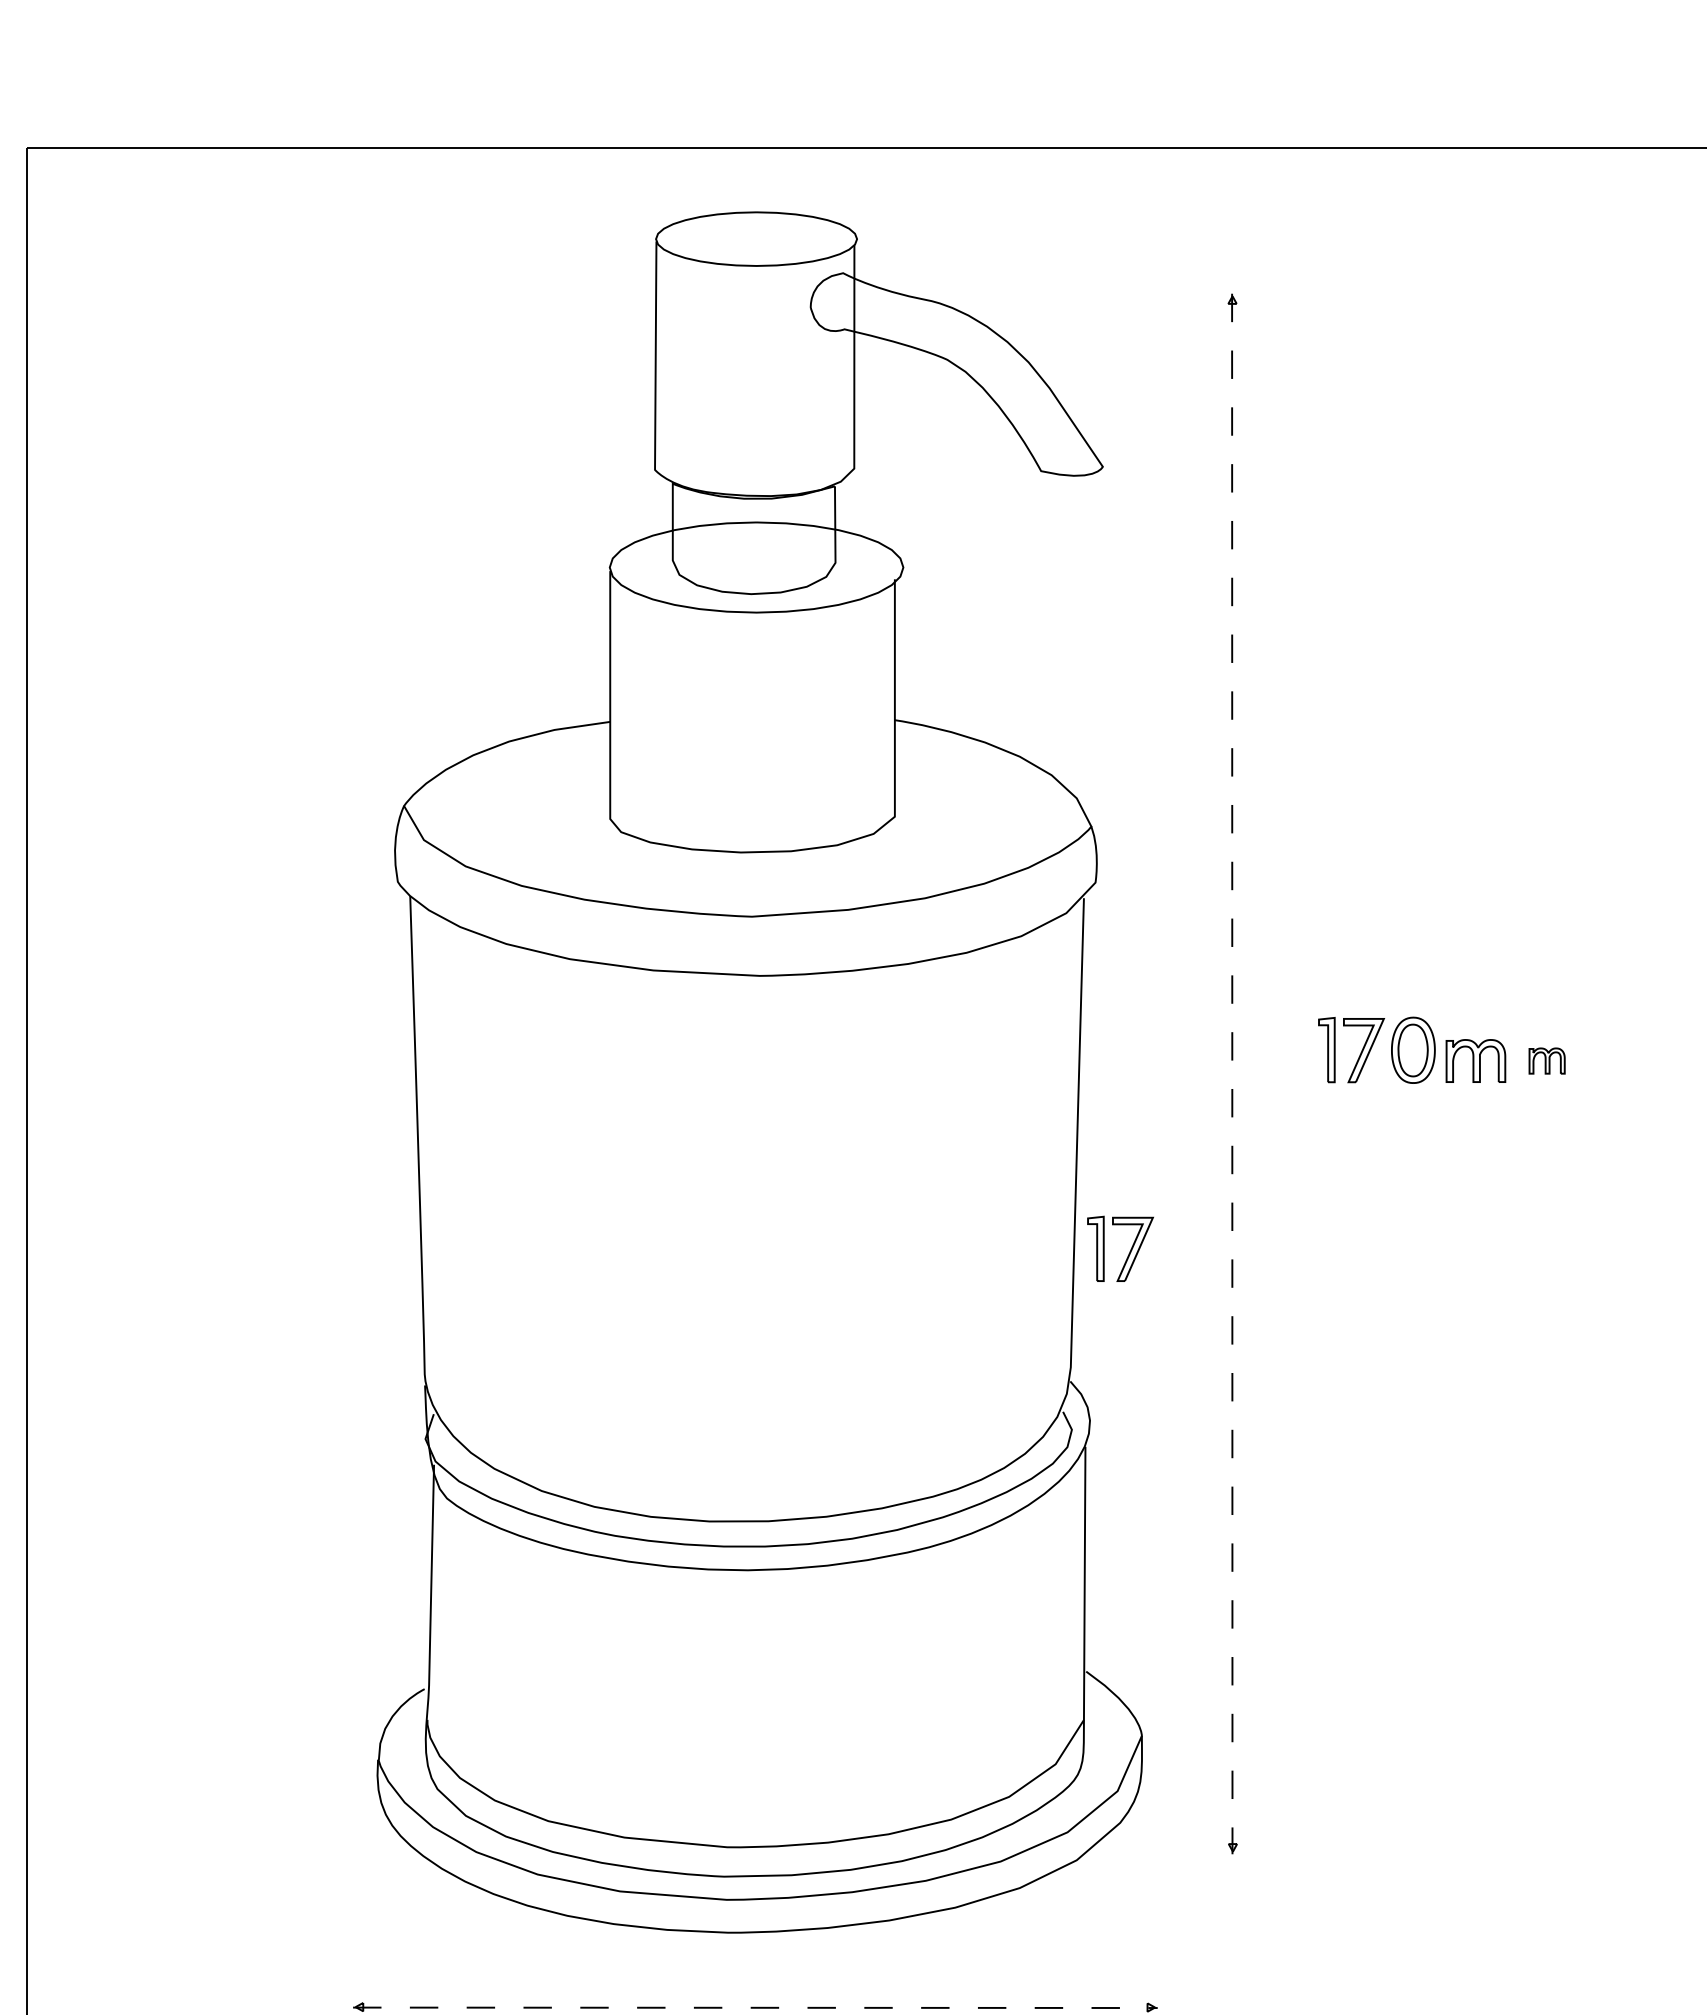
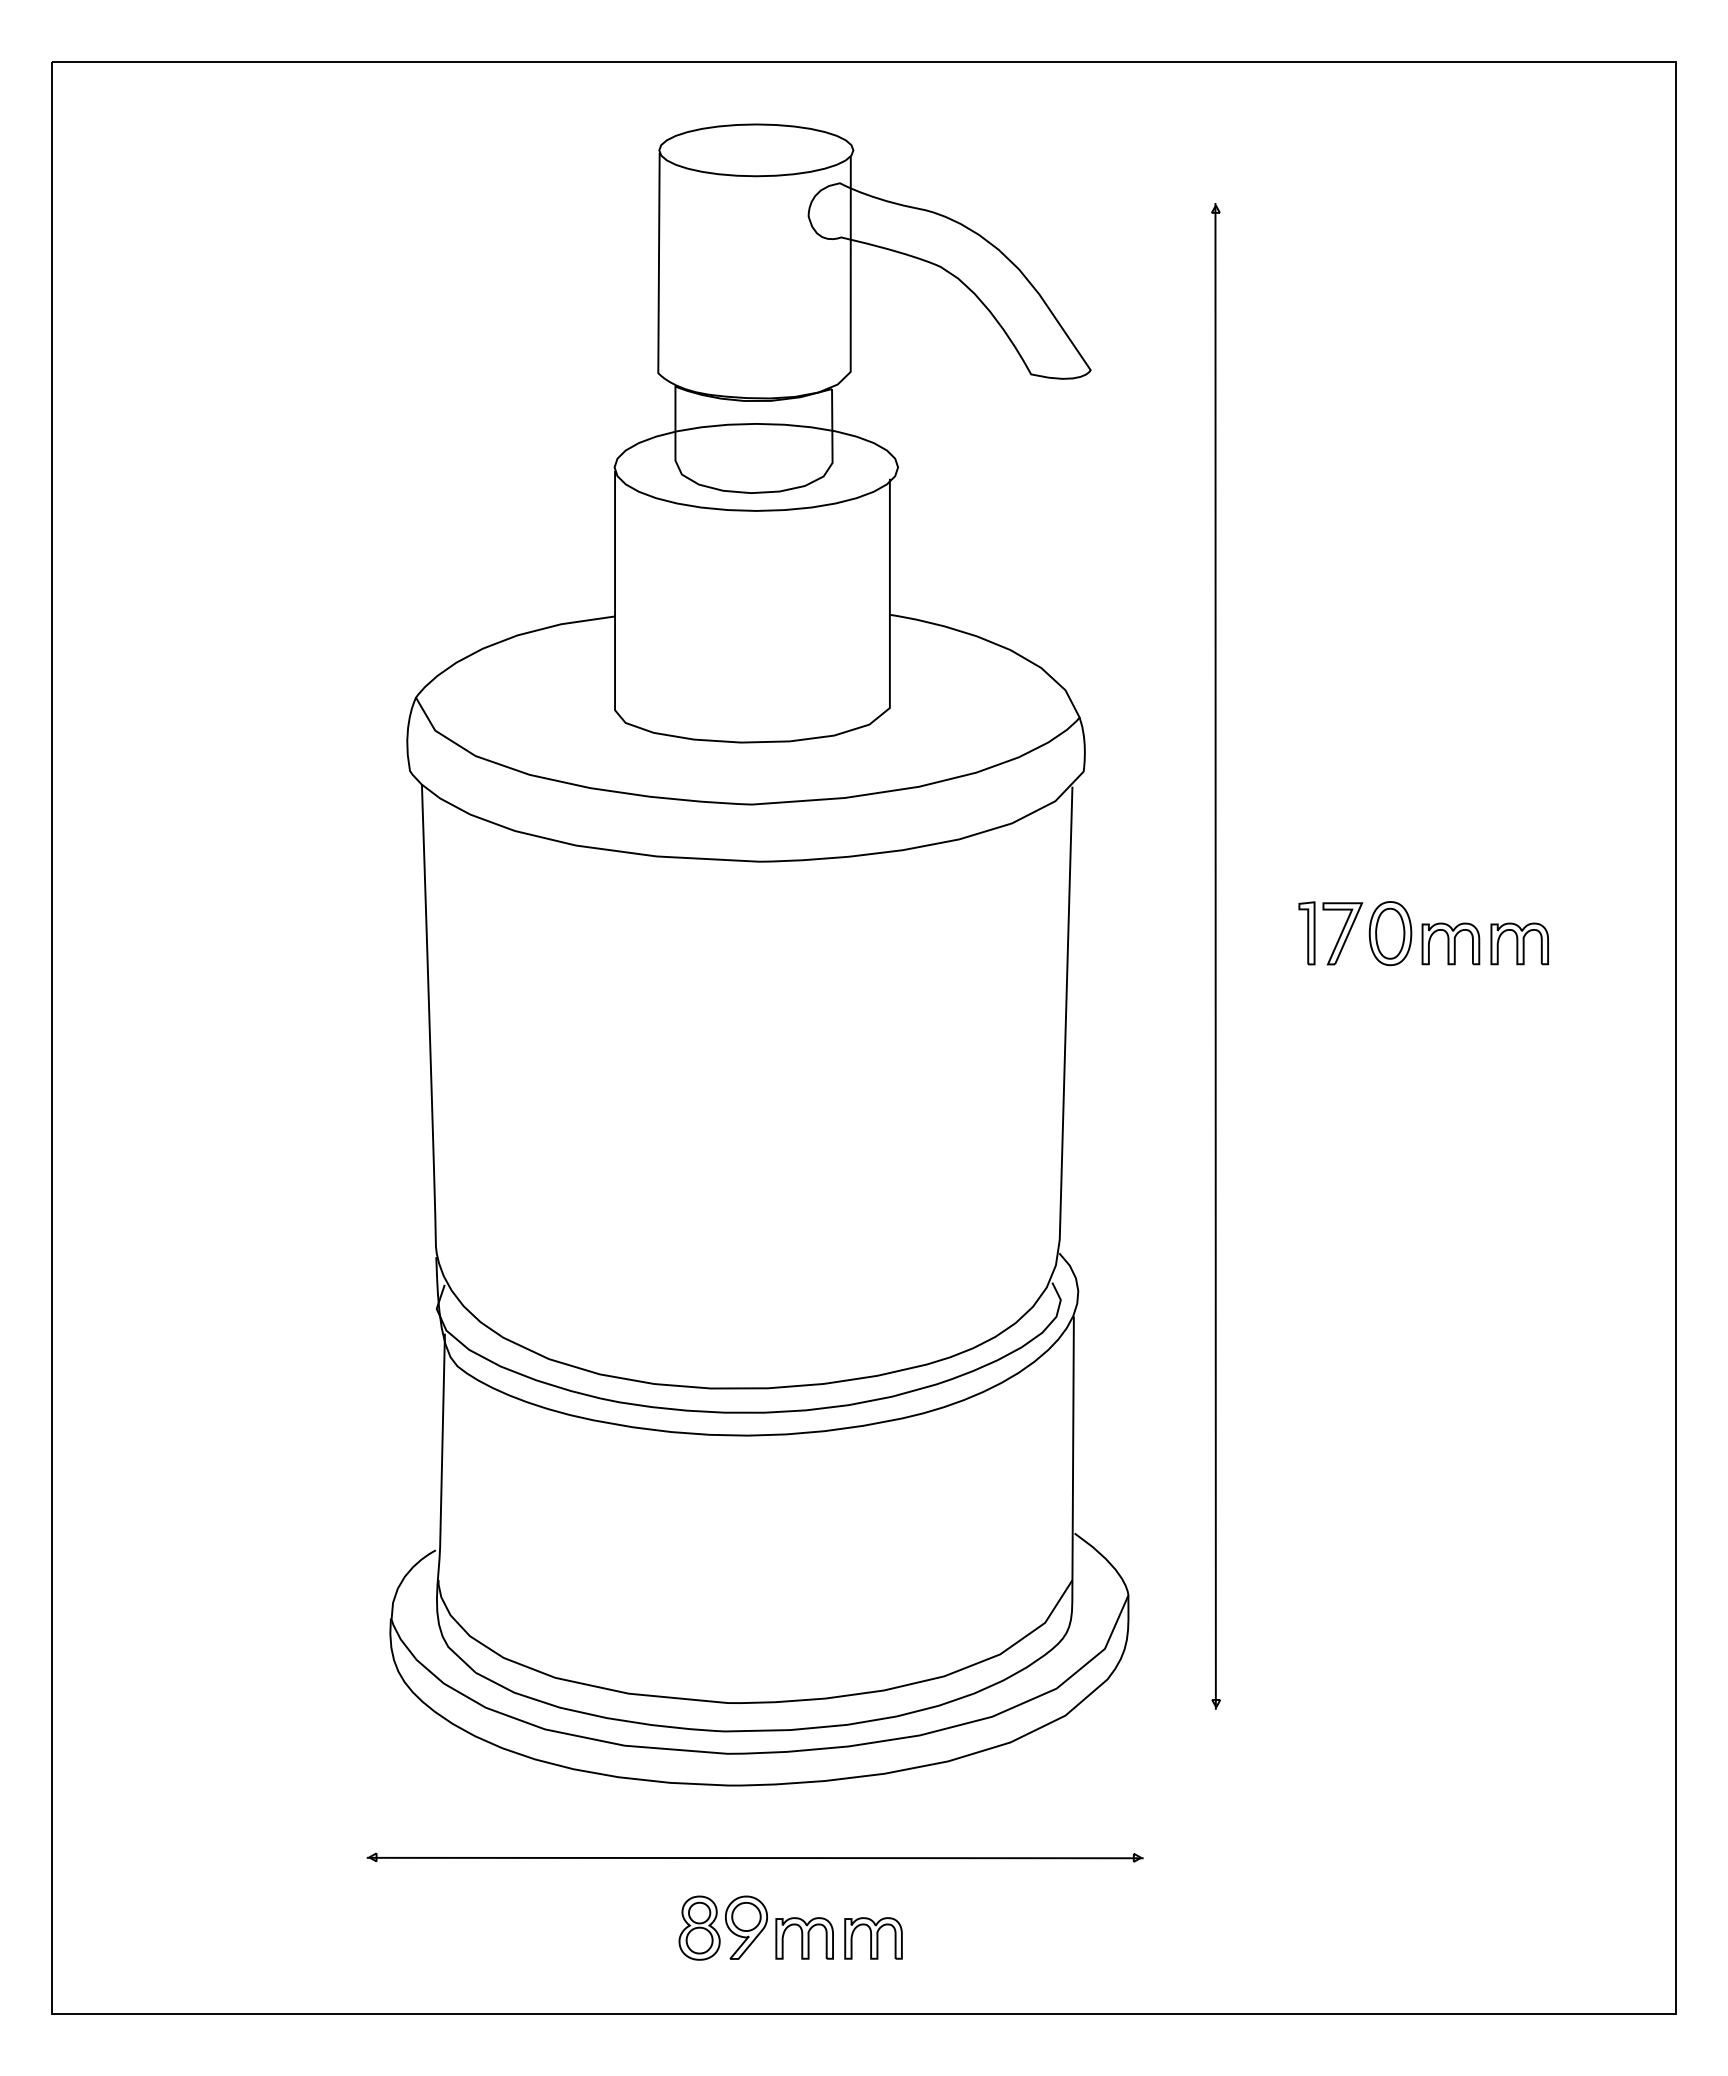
part: (1546, 1060) -> (1519, 943), size x1.67
line: (1232, 1074) -> (1215, 956), dashed -> solid
part: (1128, 1253) -> (1115, 1129), removed
line: (755, 2008) -> (755, 1858), dashed -> solid

